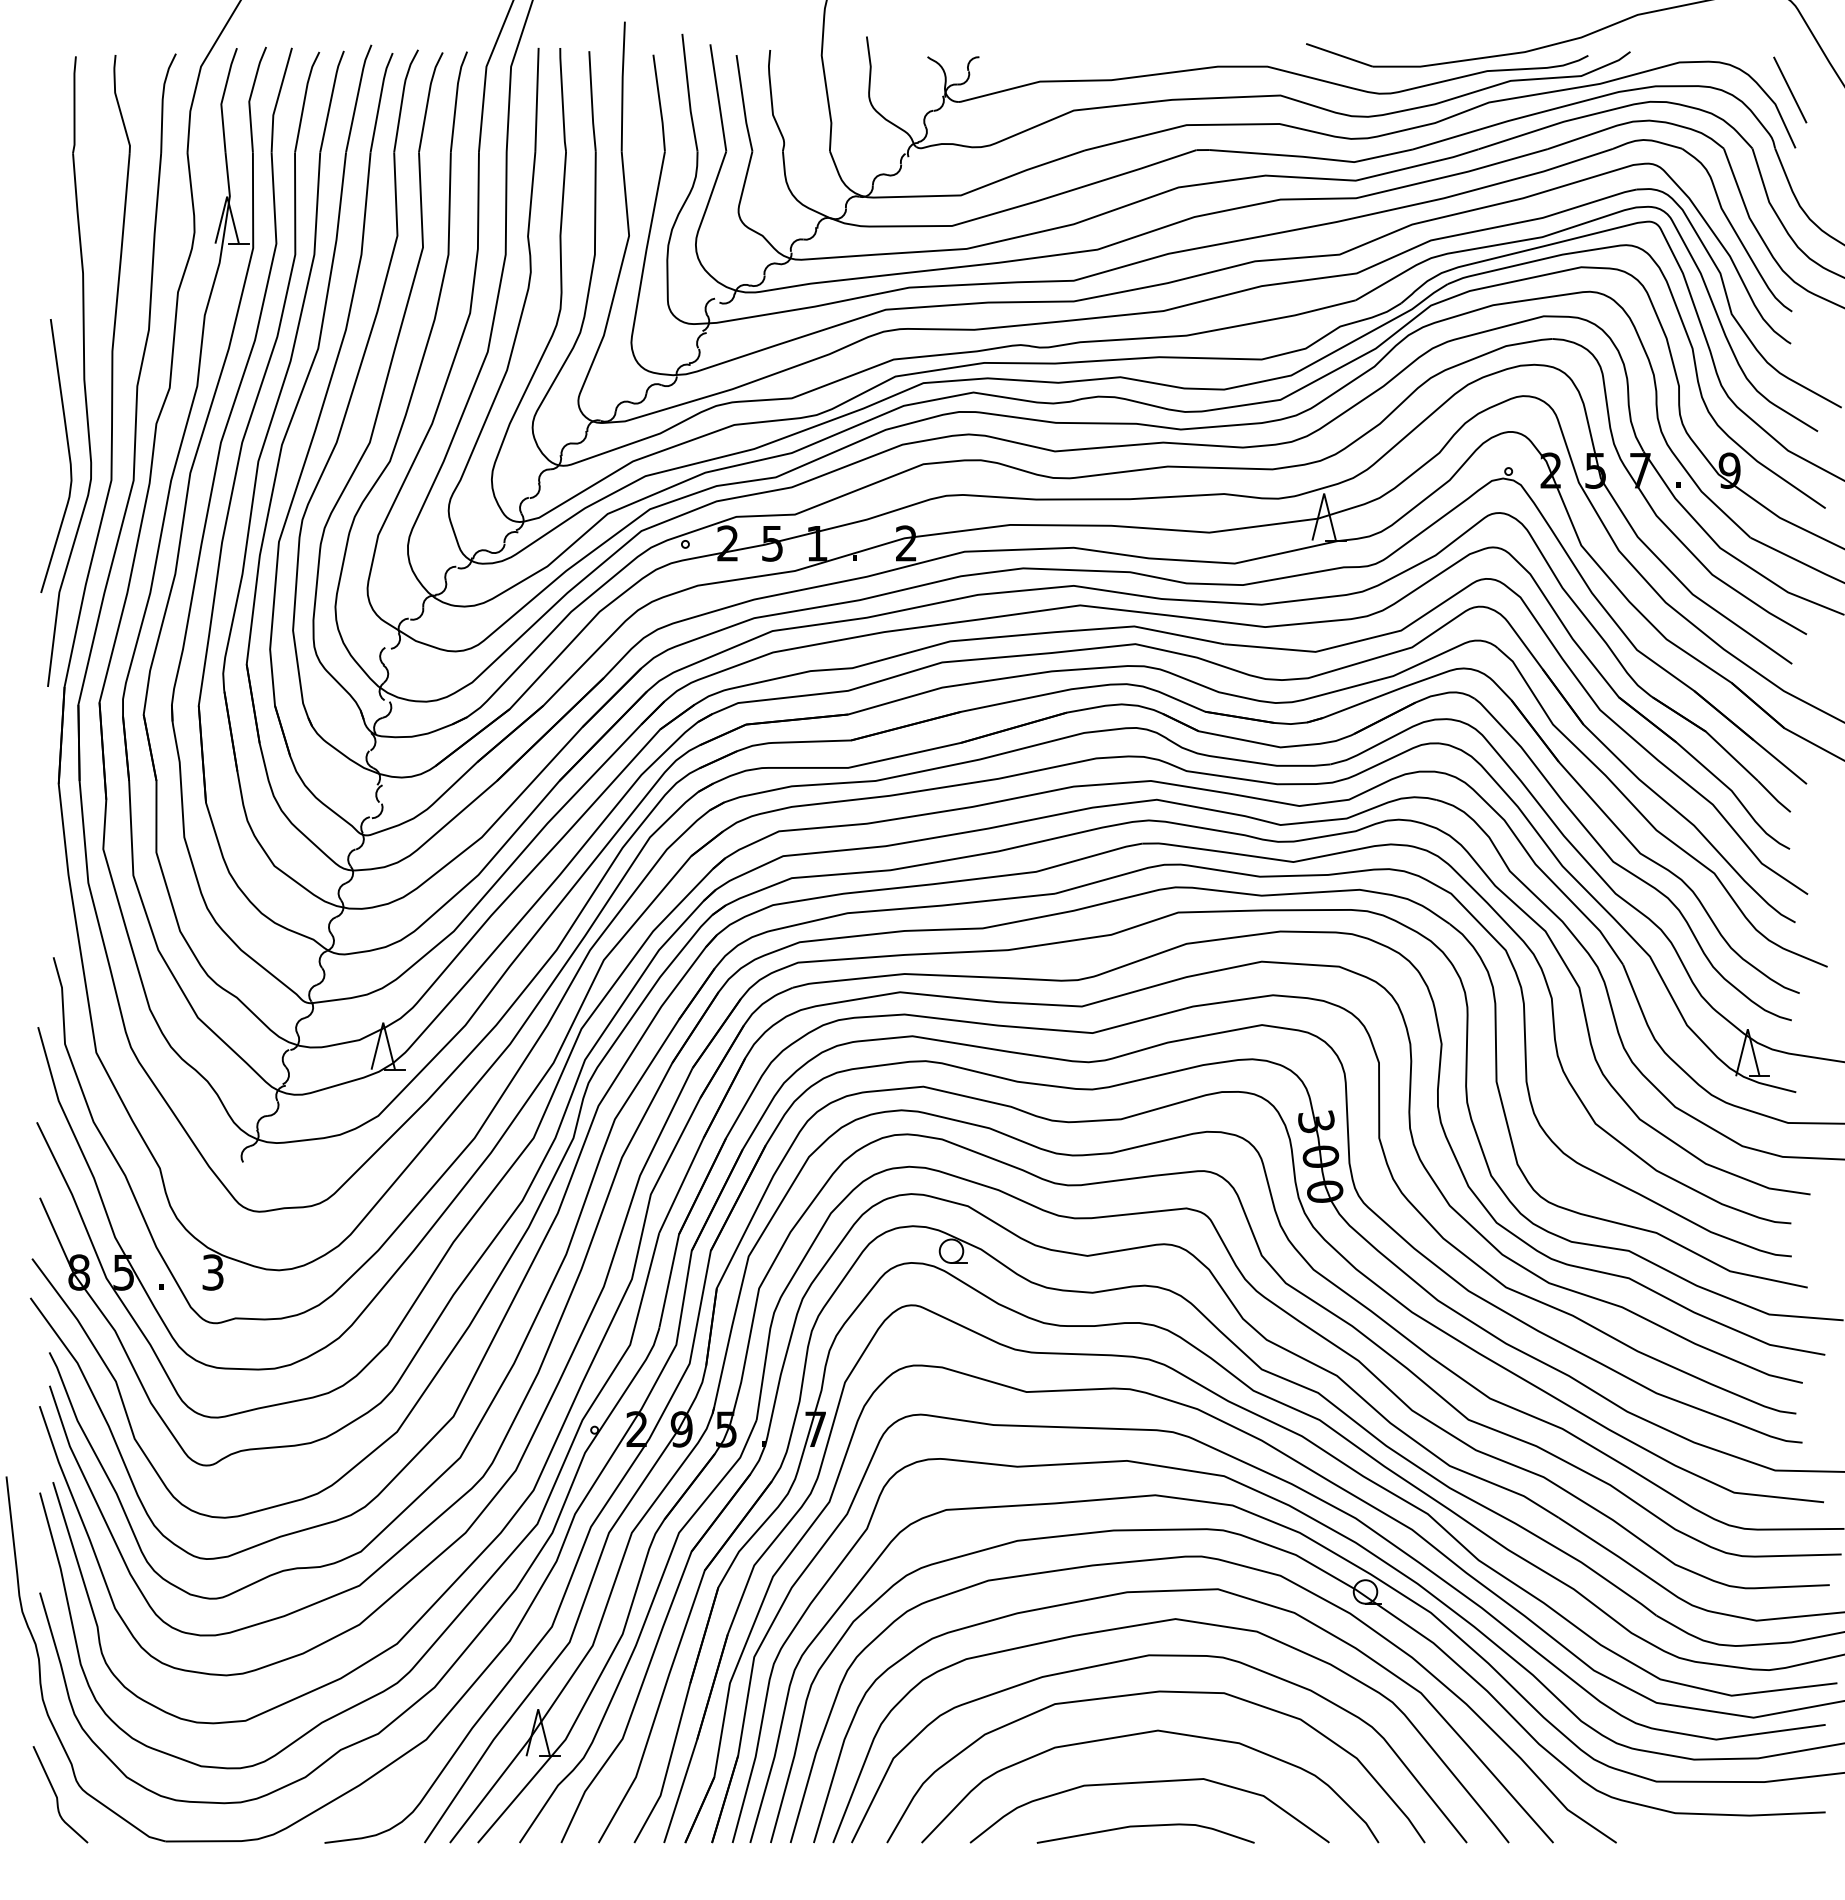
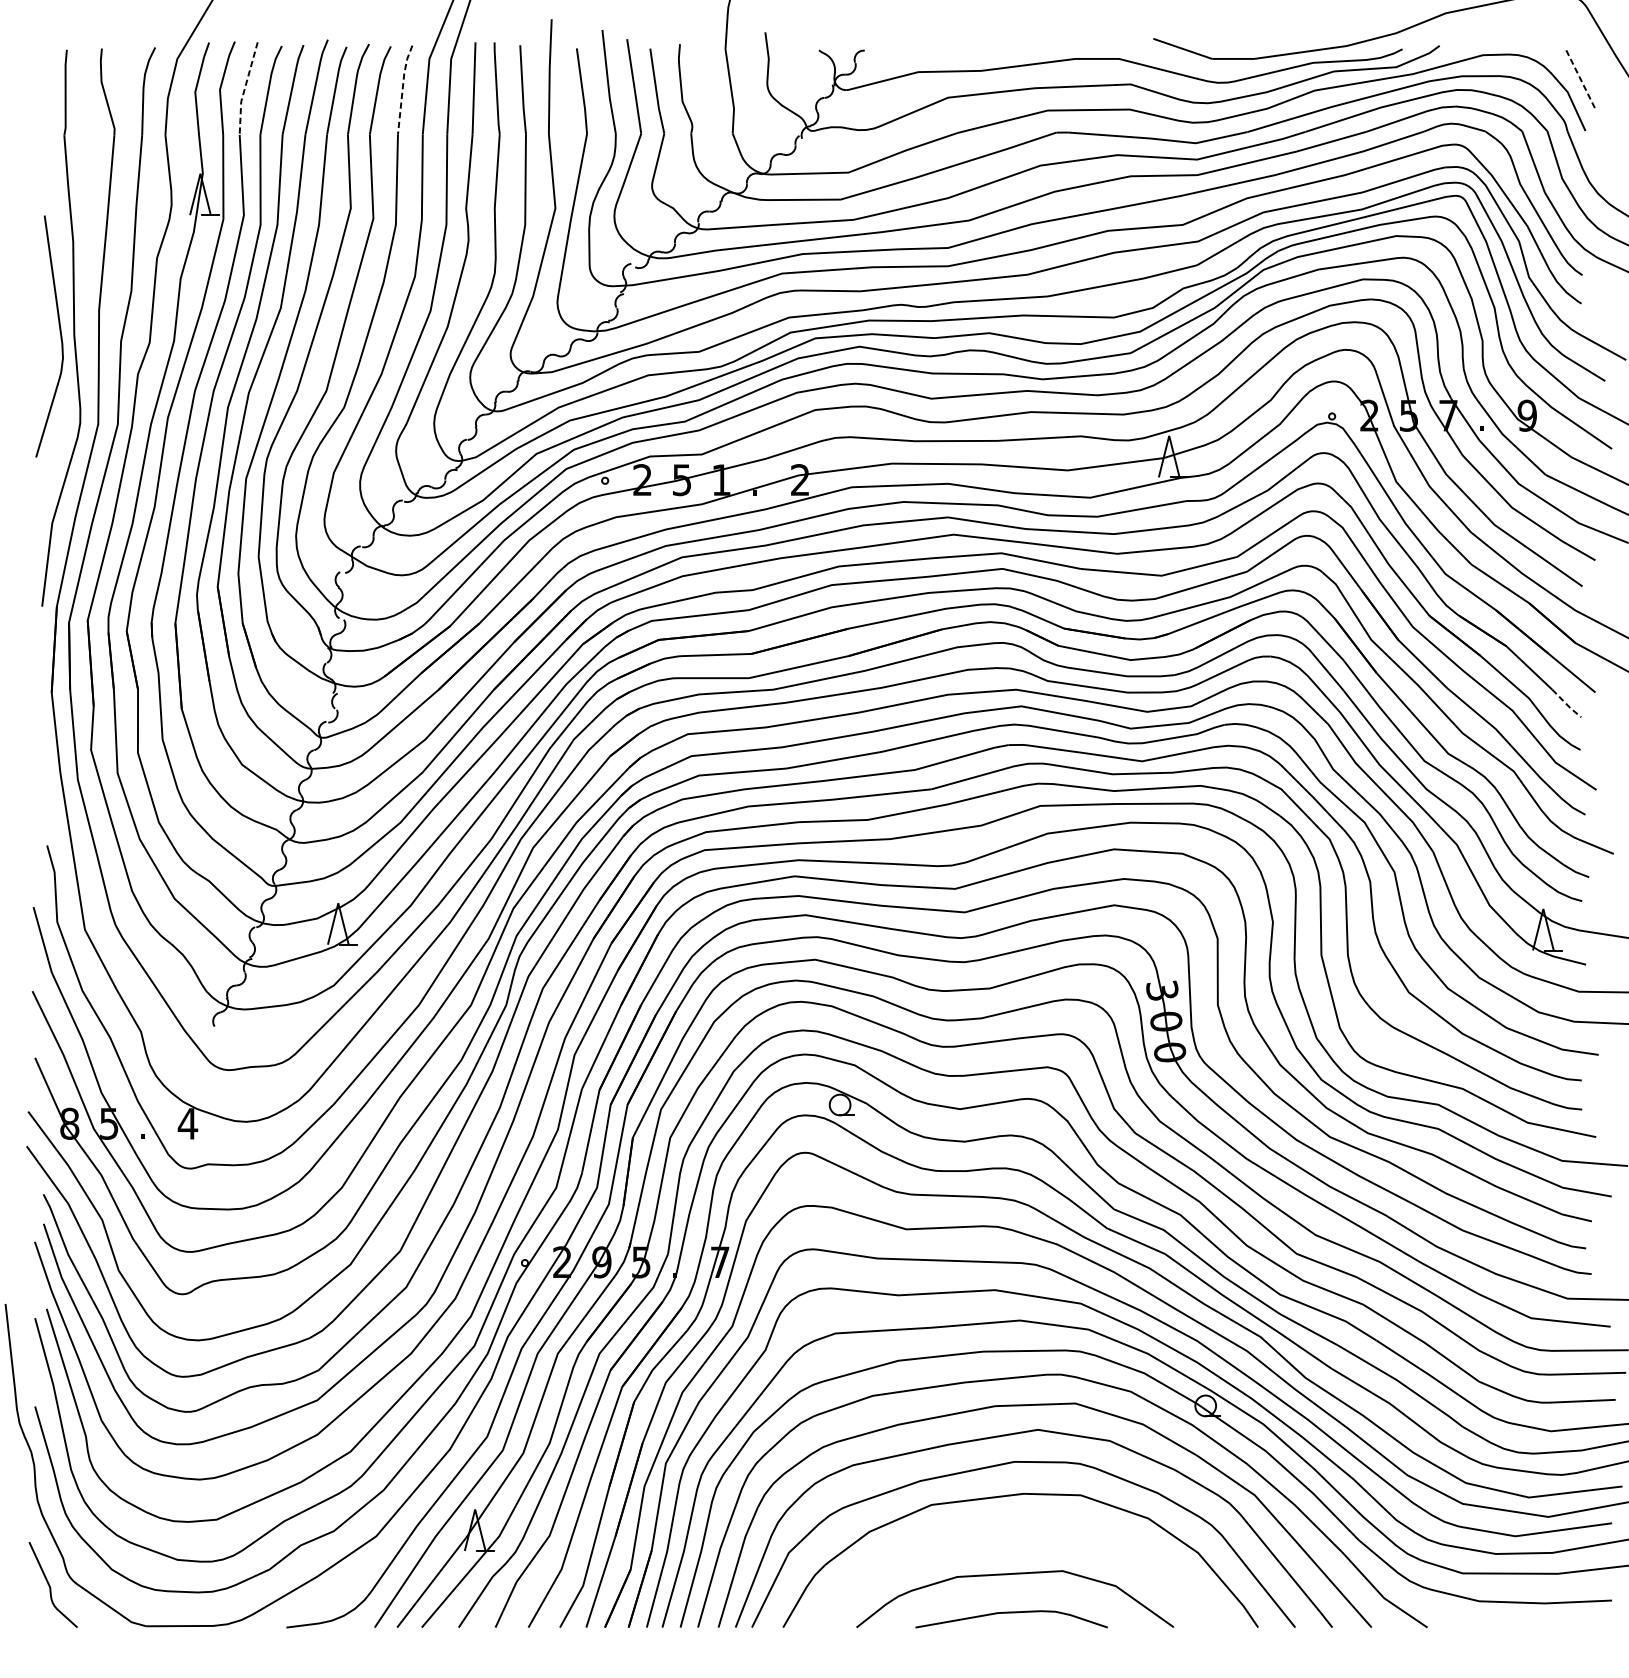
line: (1790, 90) -> (1581, 79), solid -> dashed
line: (277, 100) -> (244, 88), solid -> dashed
line: (456, 100) -> (402, 88), solid -> dashed
curve: (68, 455) -> (60, 336), moved
line: (1774, 798) -> (1566, 705), solid -> dashed
text: (212, 1272) -> (187, 1123), 3 -> 4
curve: (1142, 1734) -> (1008, 1531), removed

